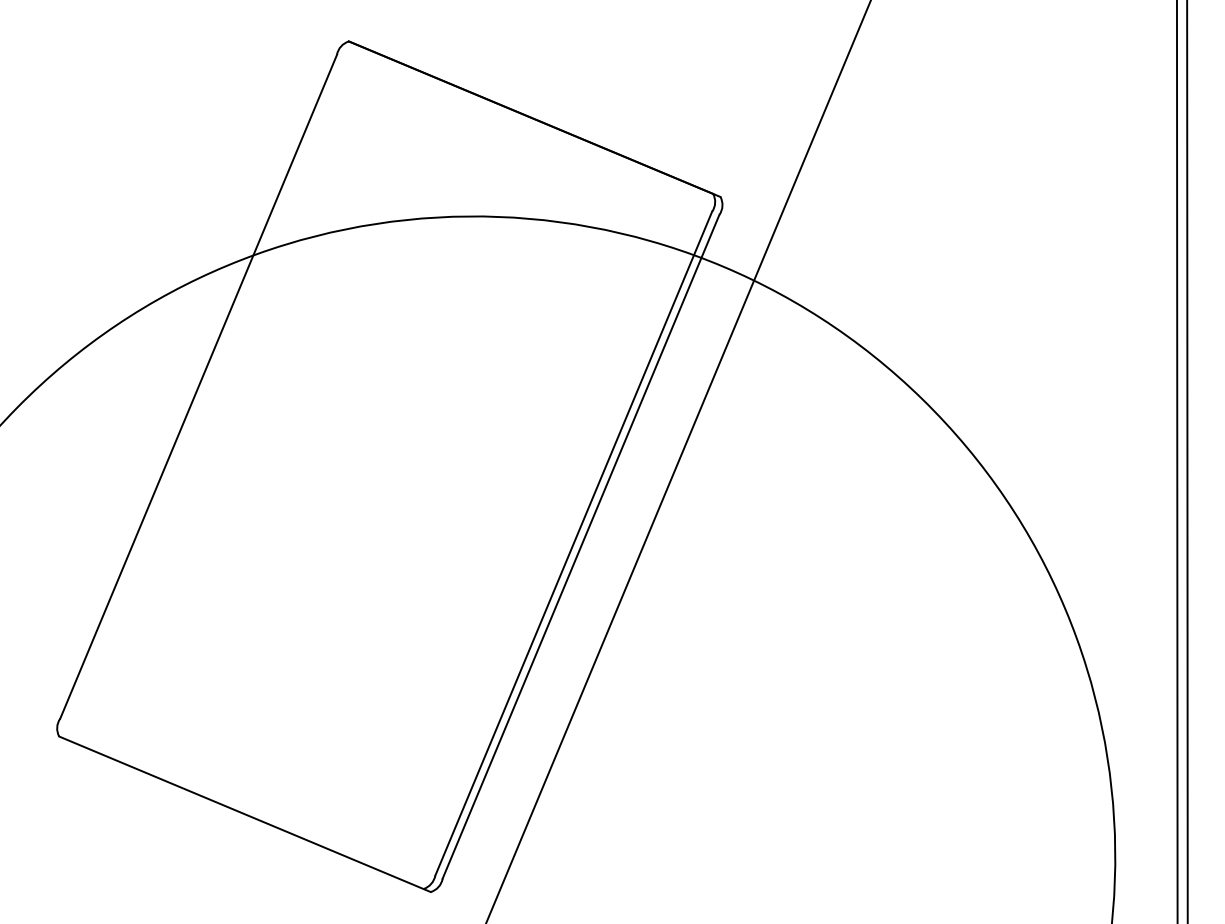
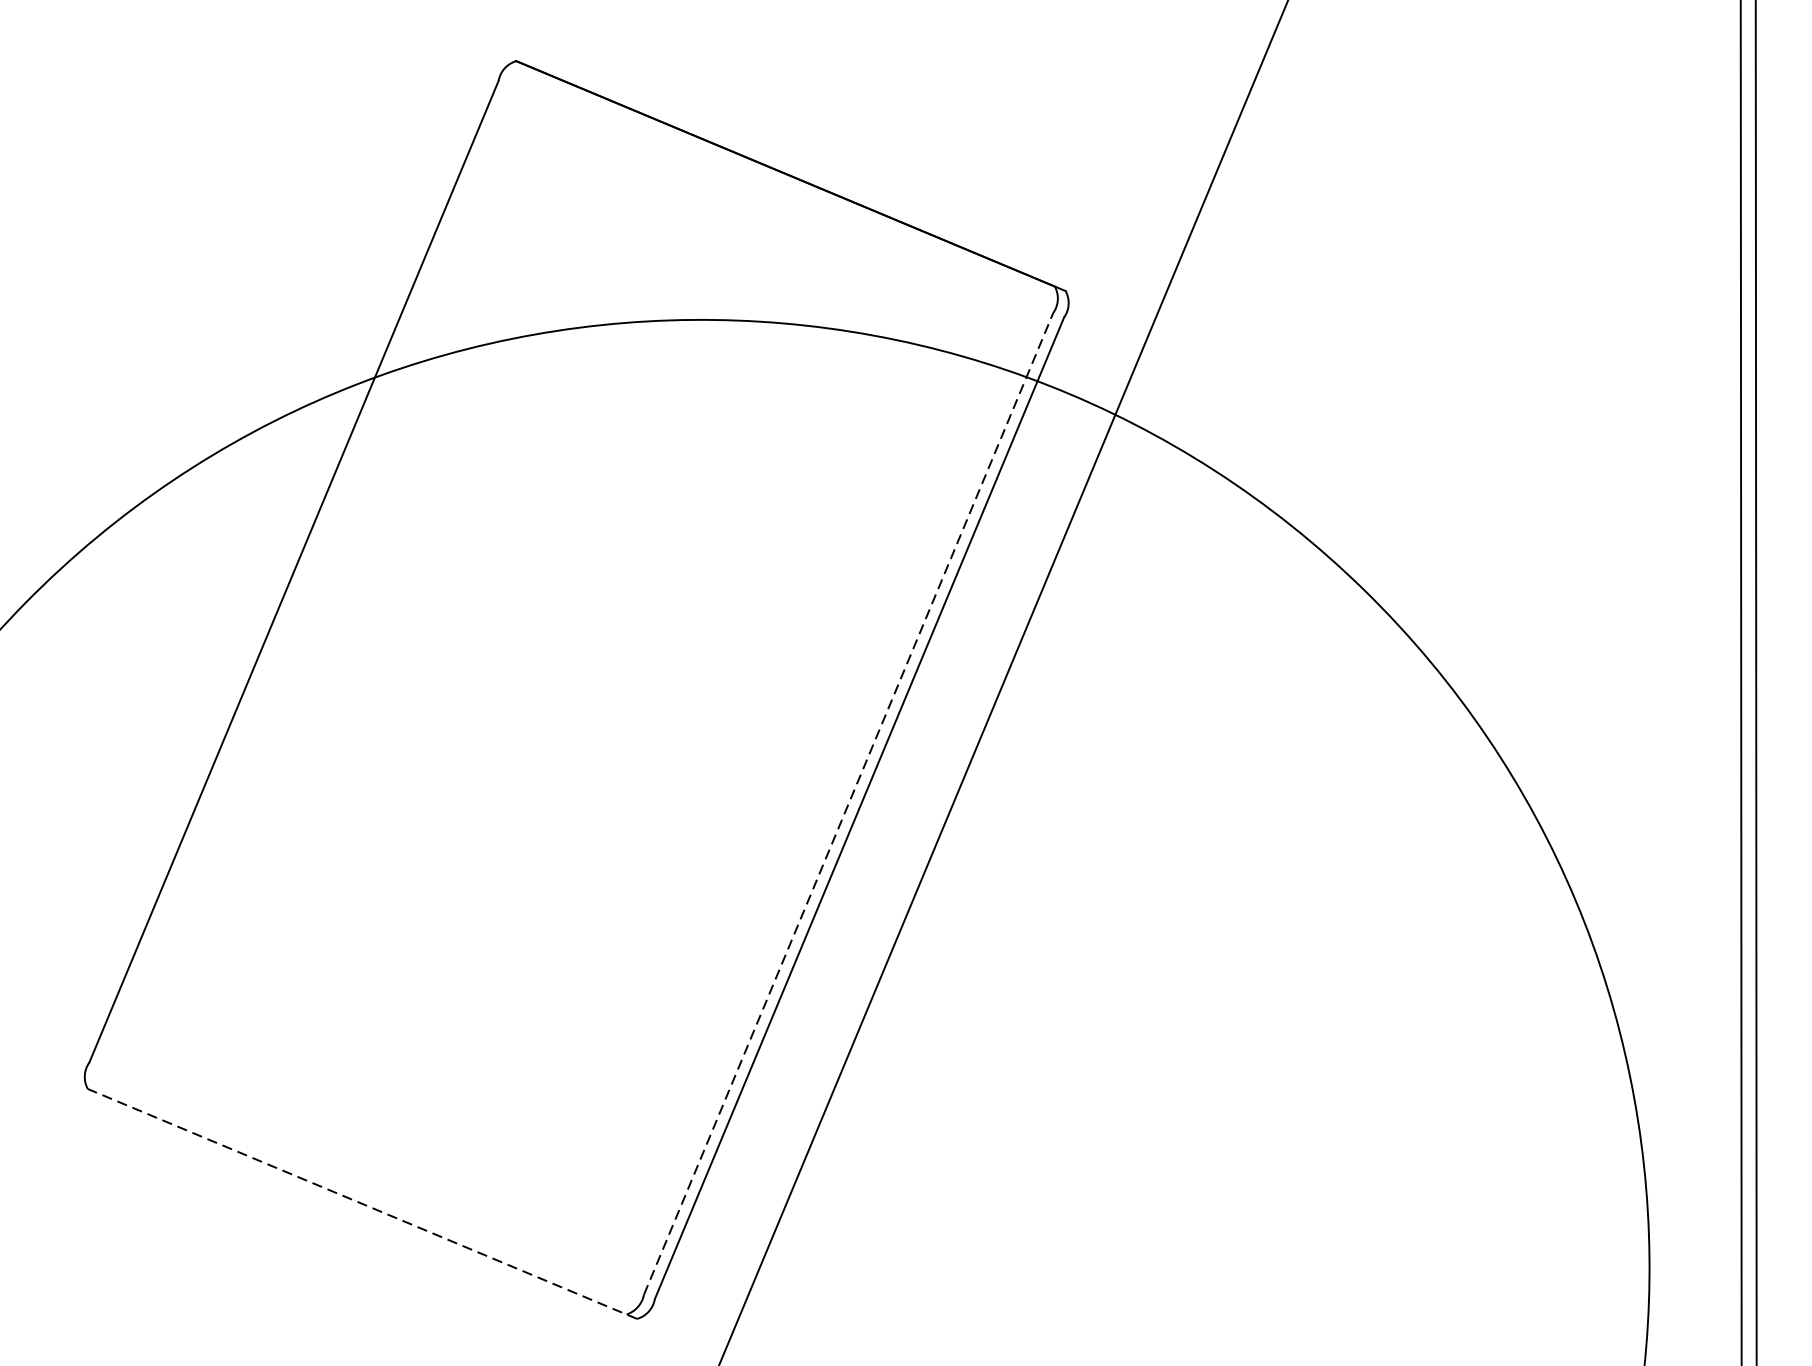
line: (573, 543) -> (848, 803), solid -> dashed
line: (244, 814) -> (361, 1204), solid -> dashed

